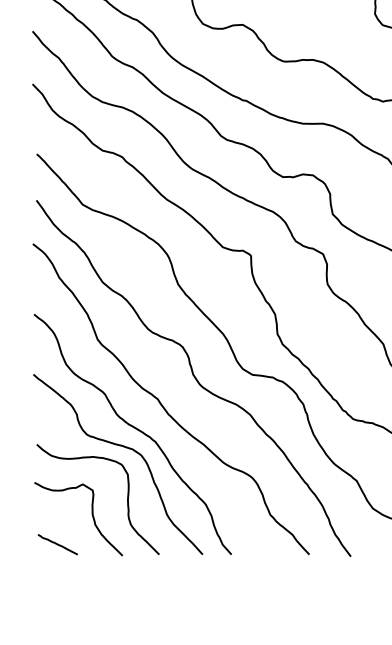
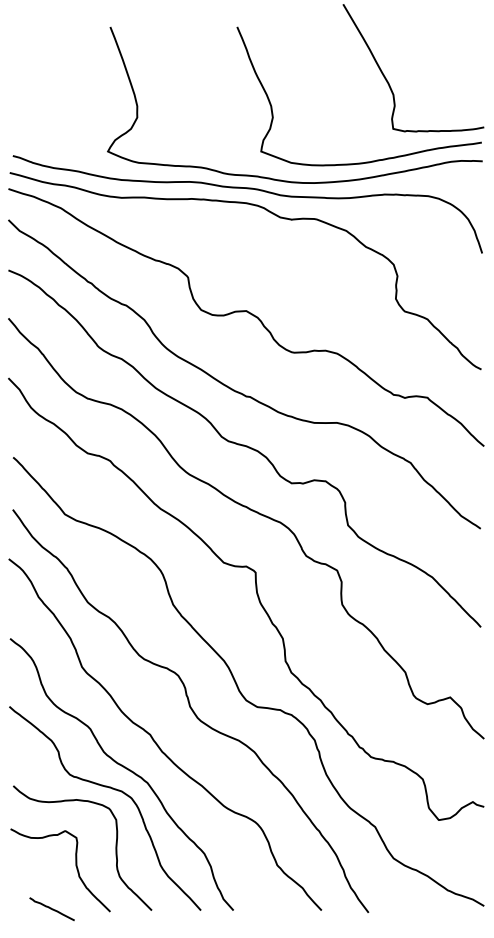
line: (57, 544) -> (51, 909), moved

